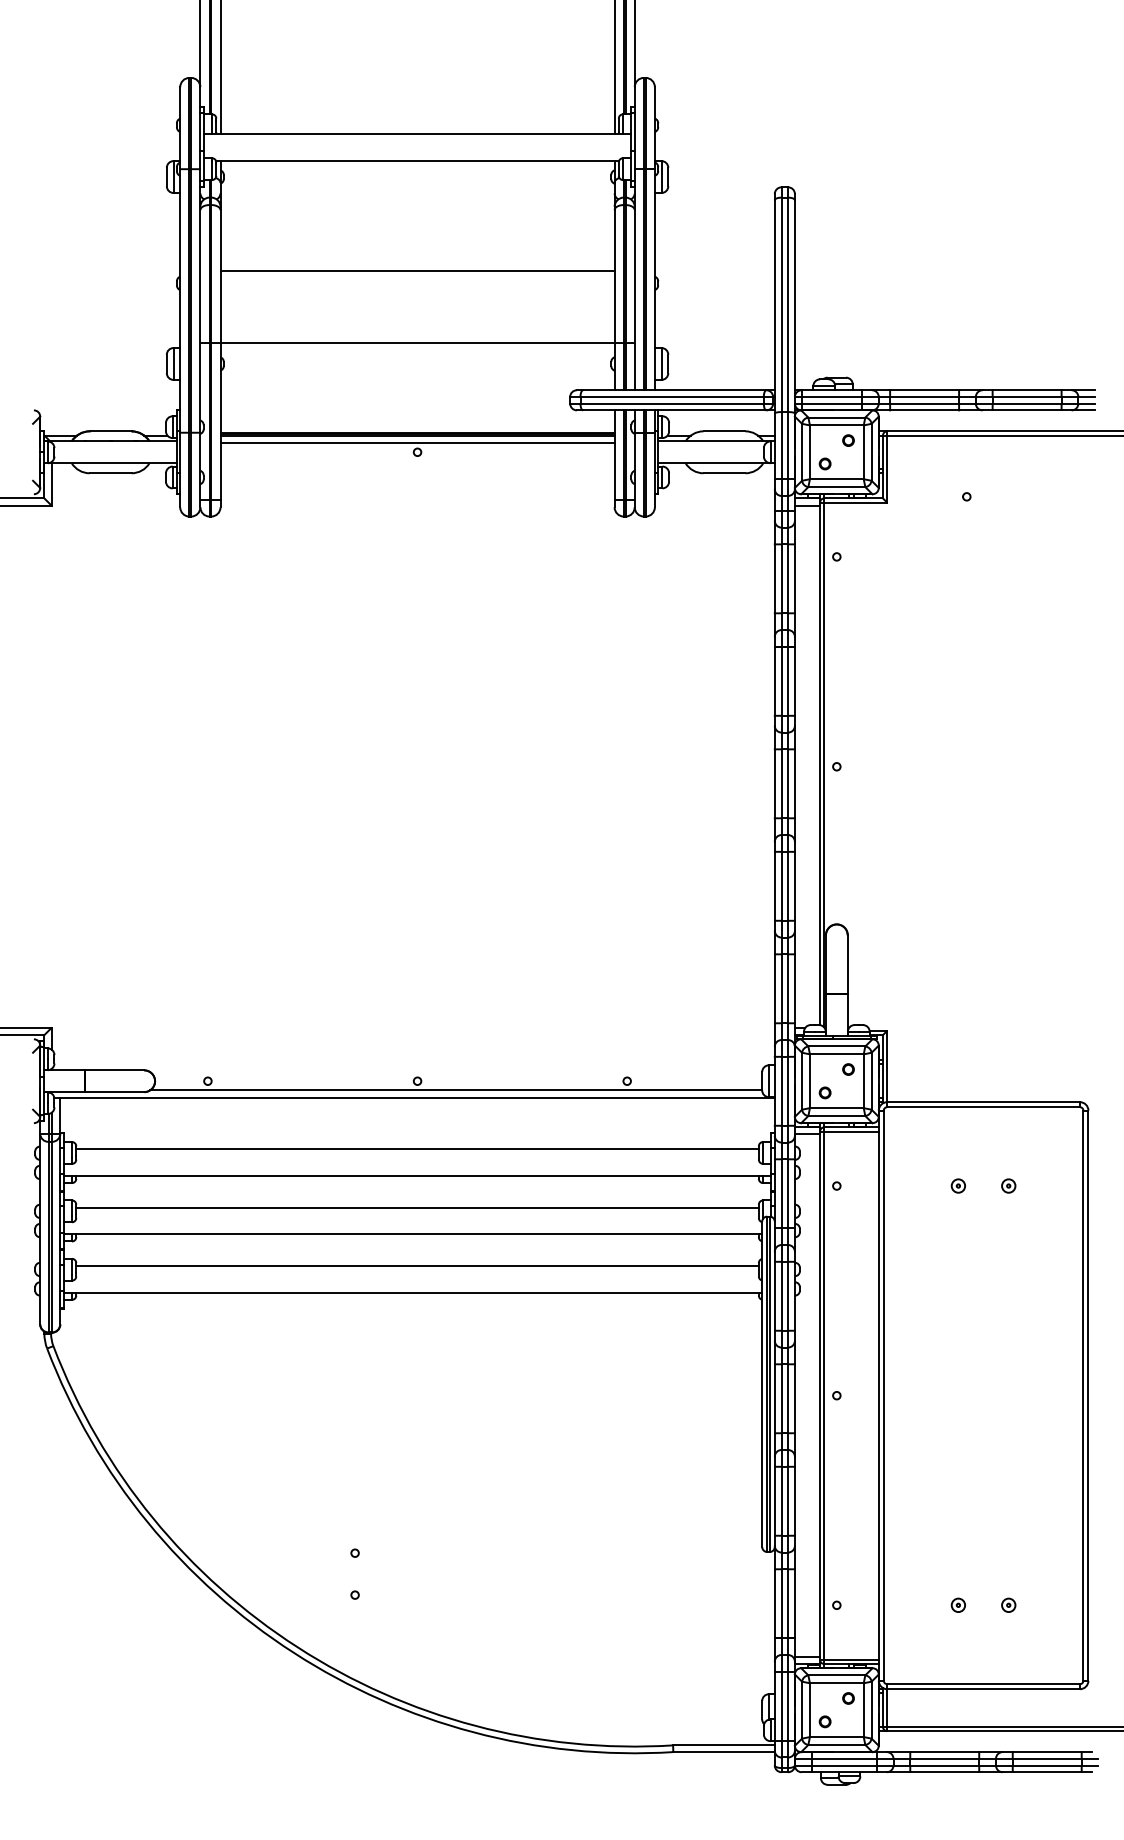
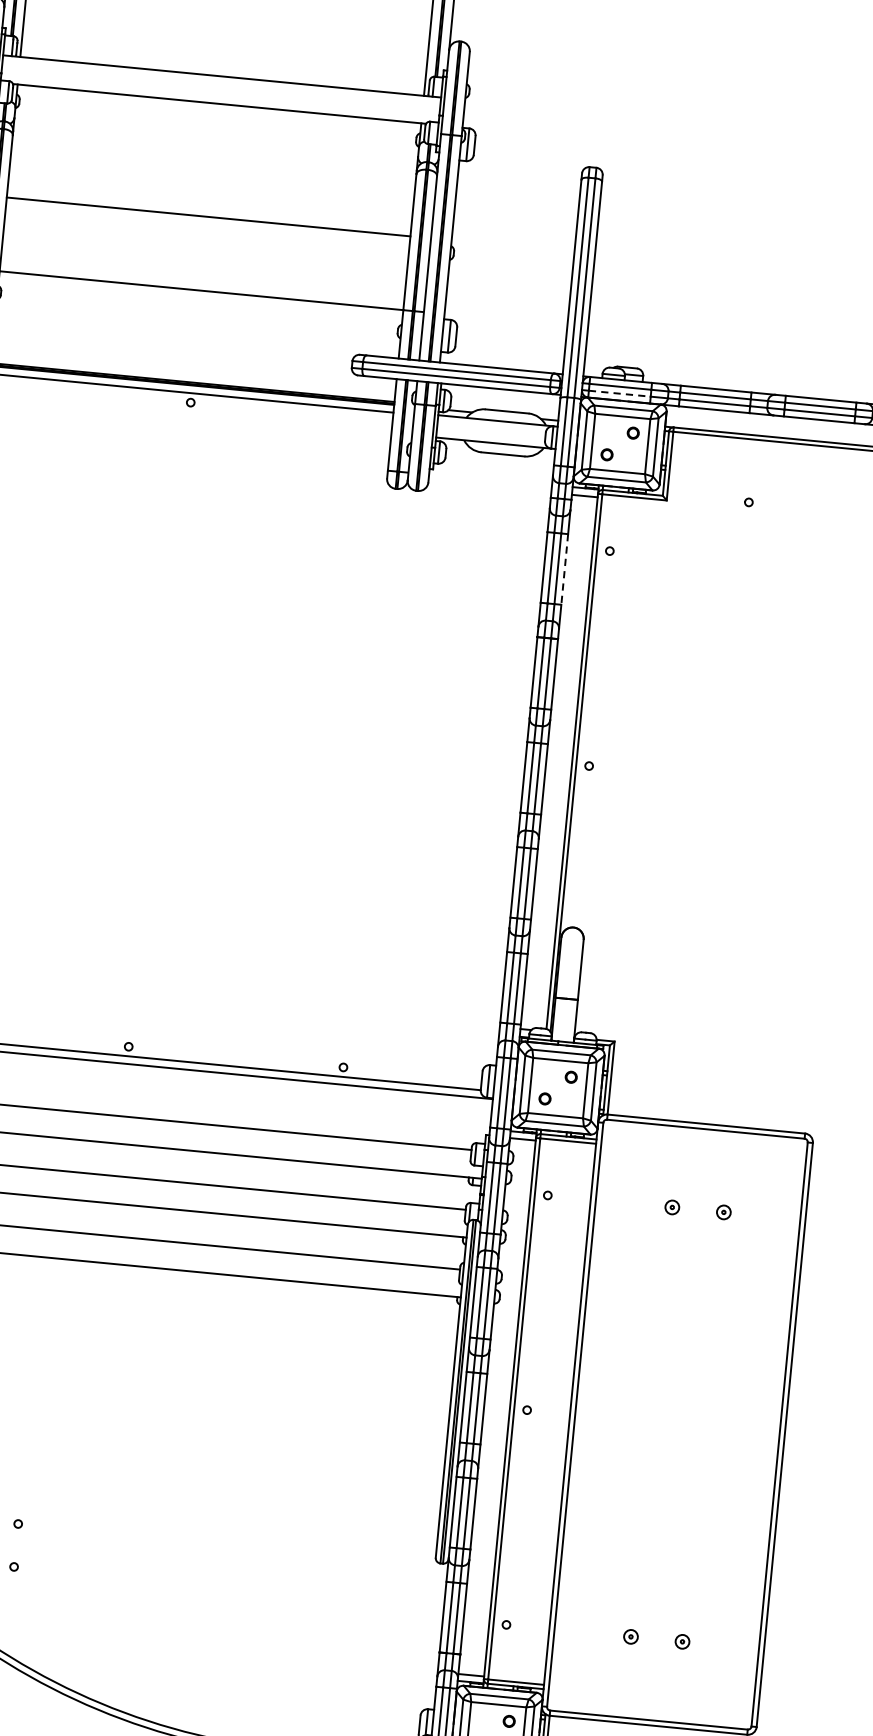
line: (832, 403) -> (620, 393), solid -> dashed
line: (794, 579) -> (564, 570), solid -> dashed

